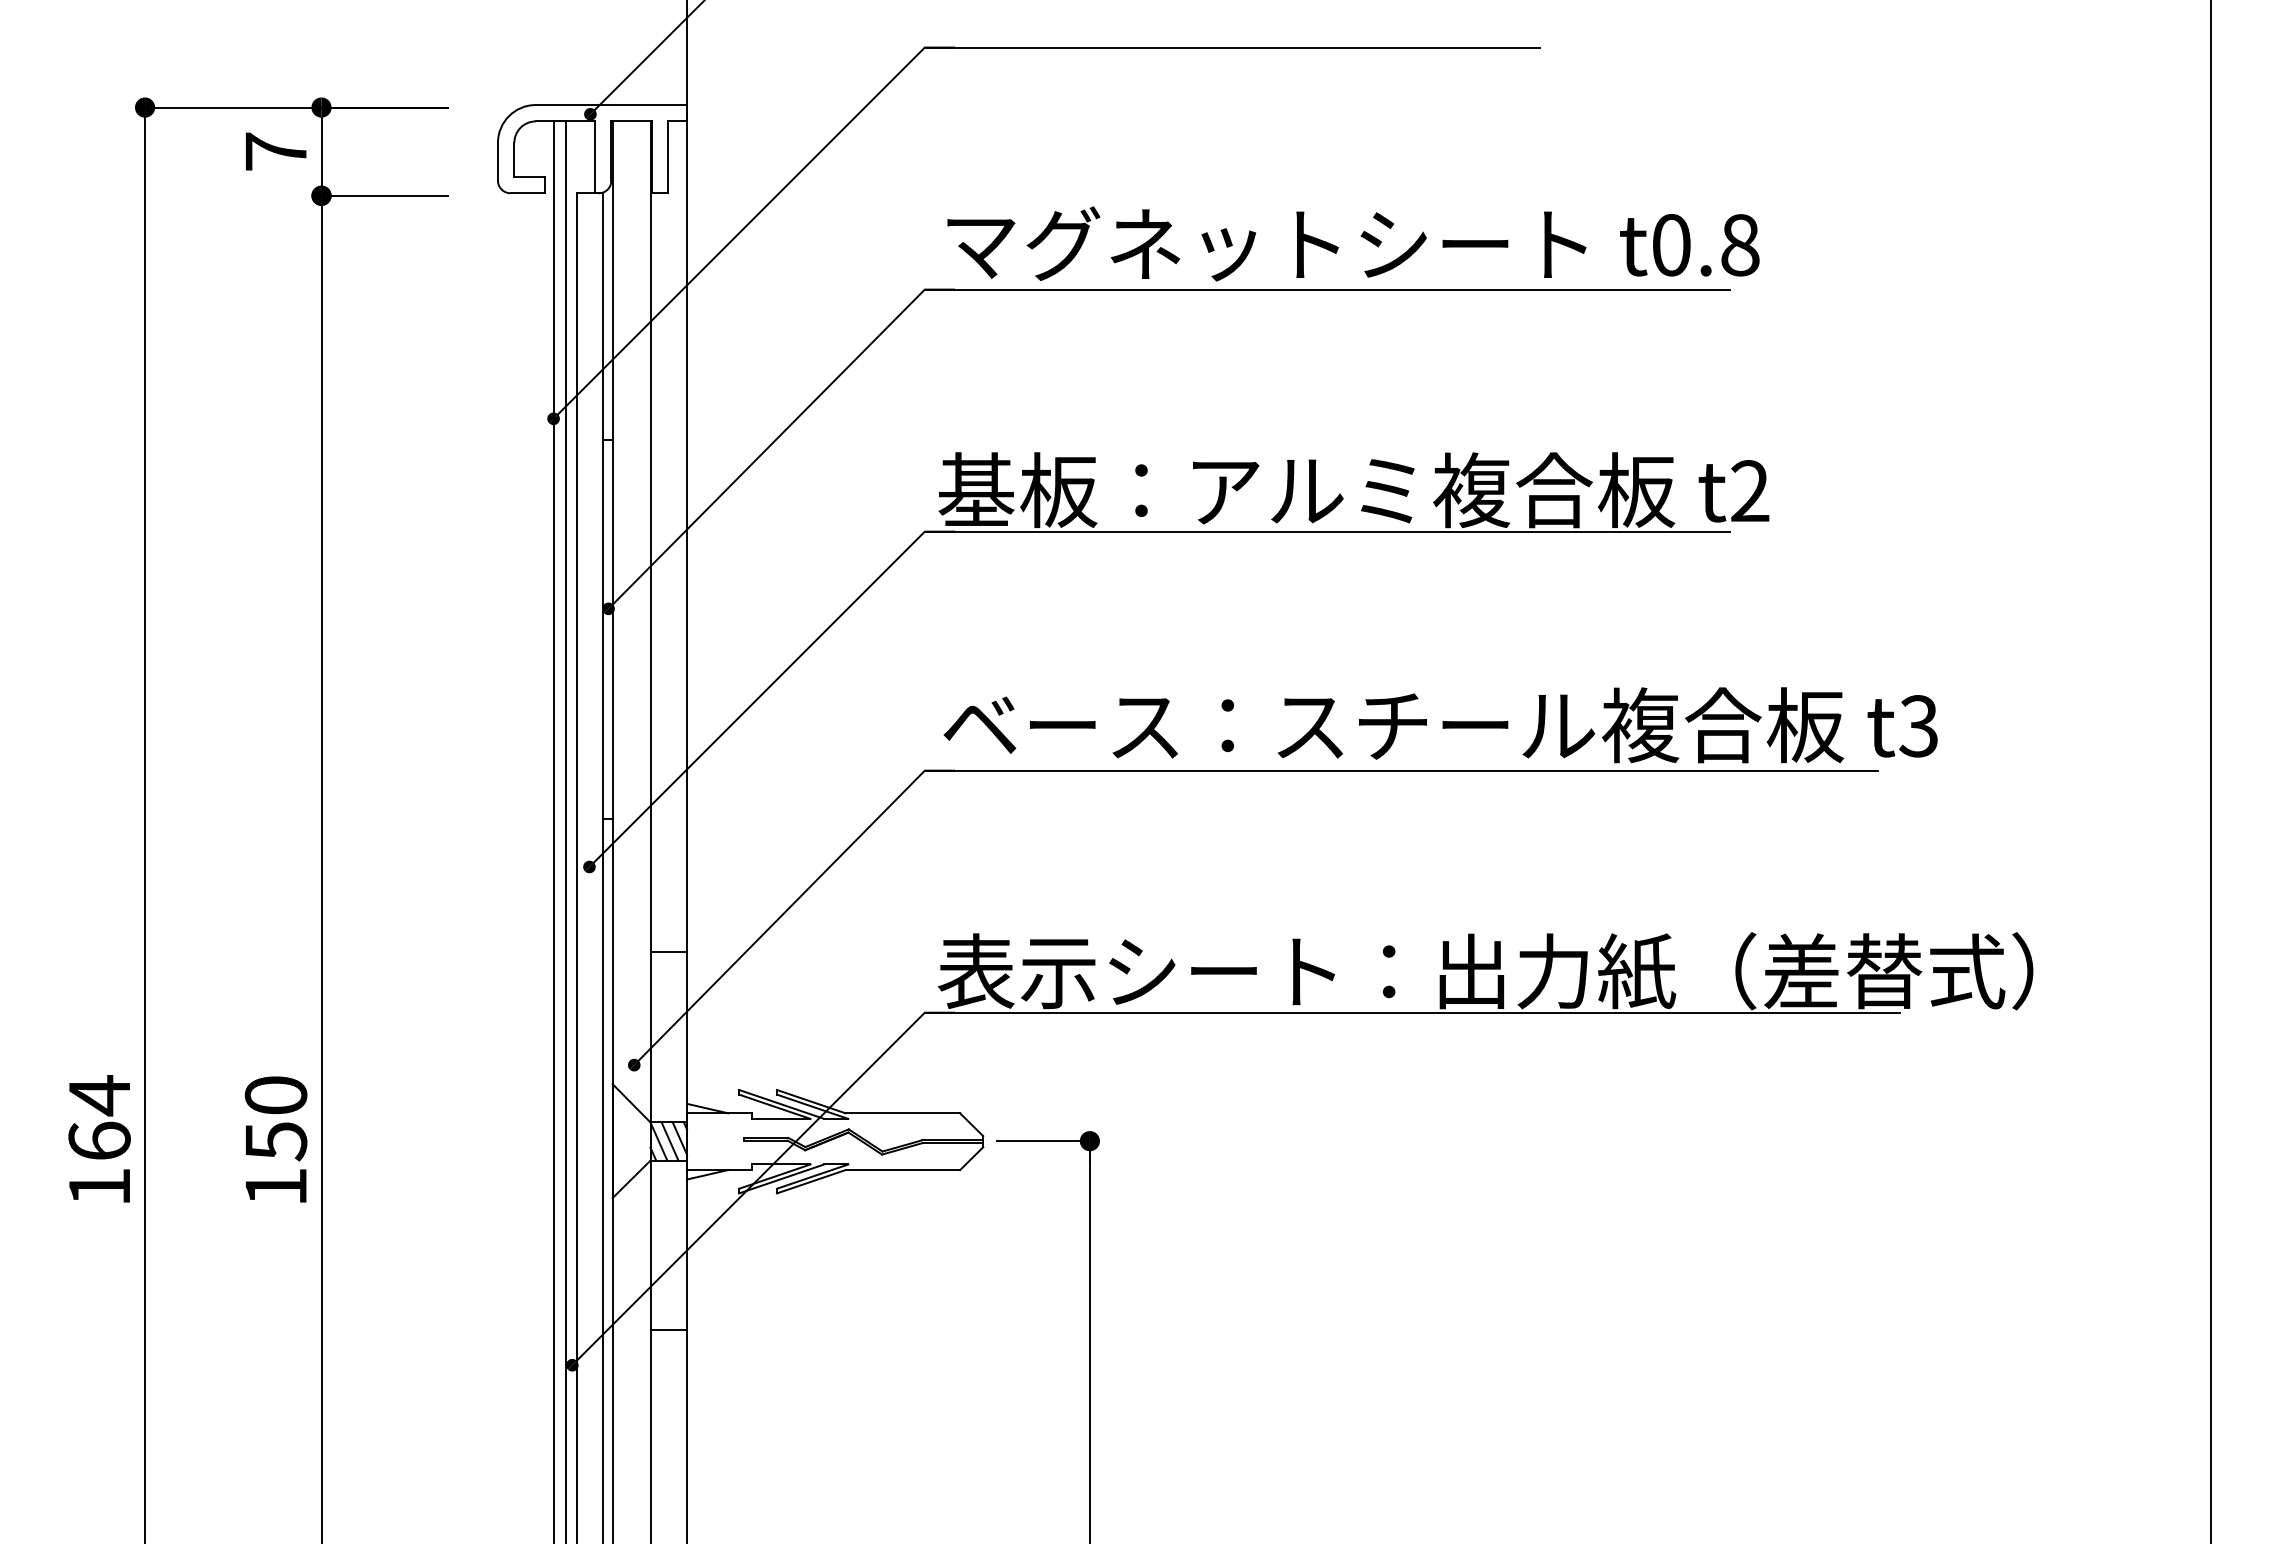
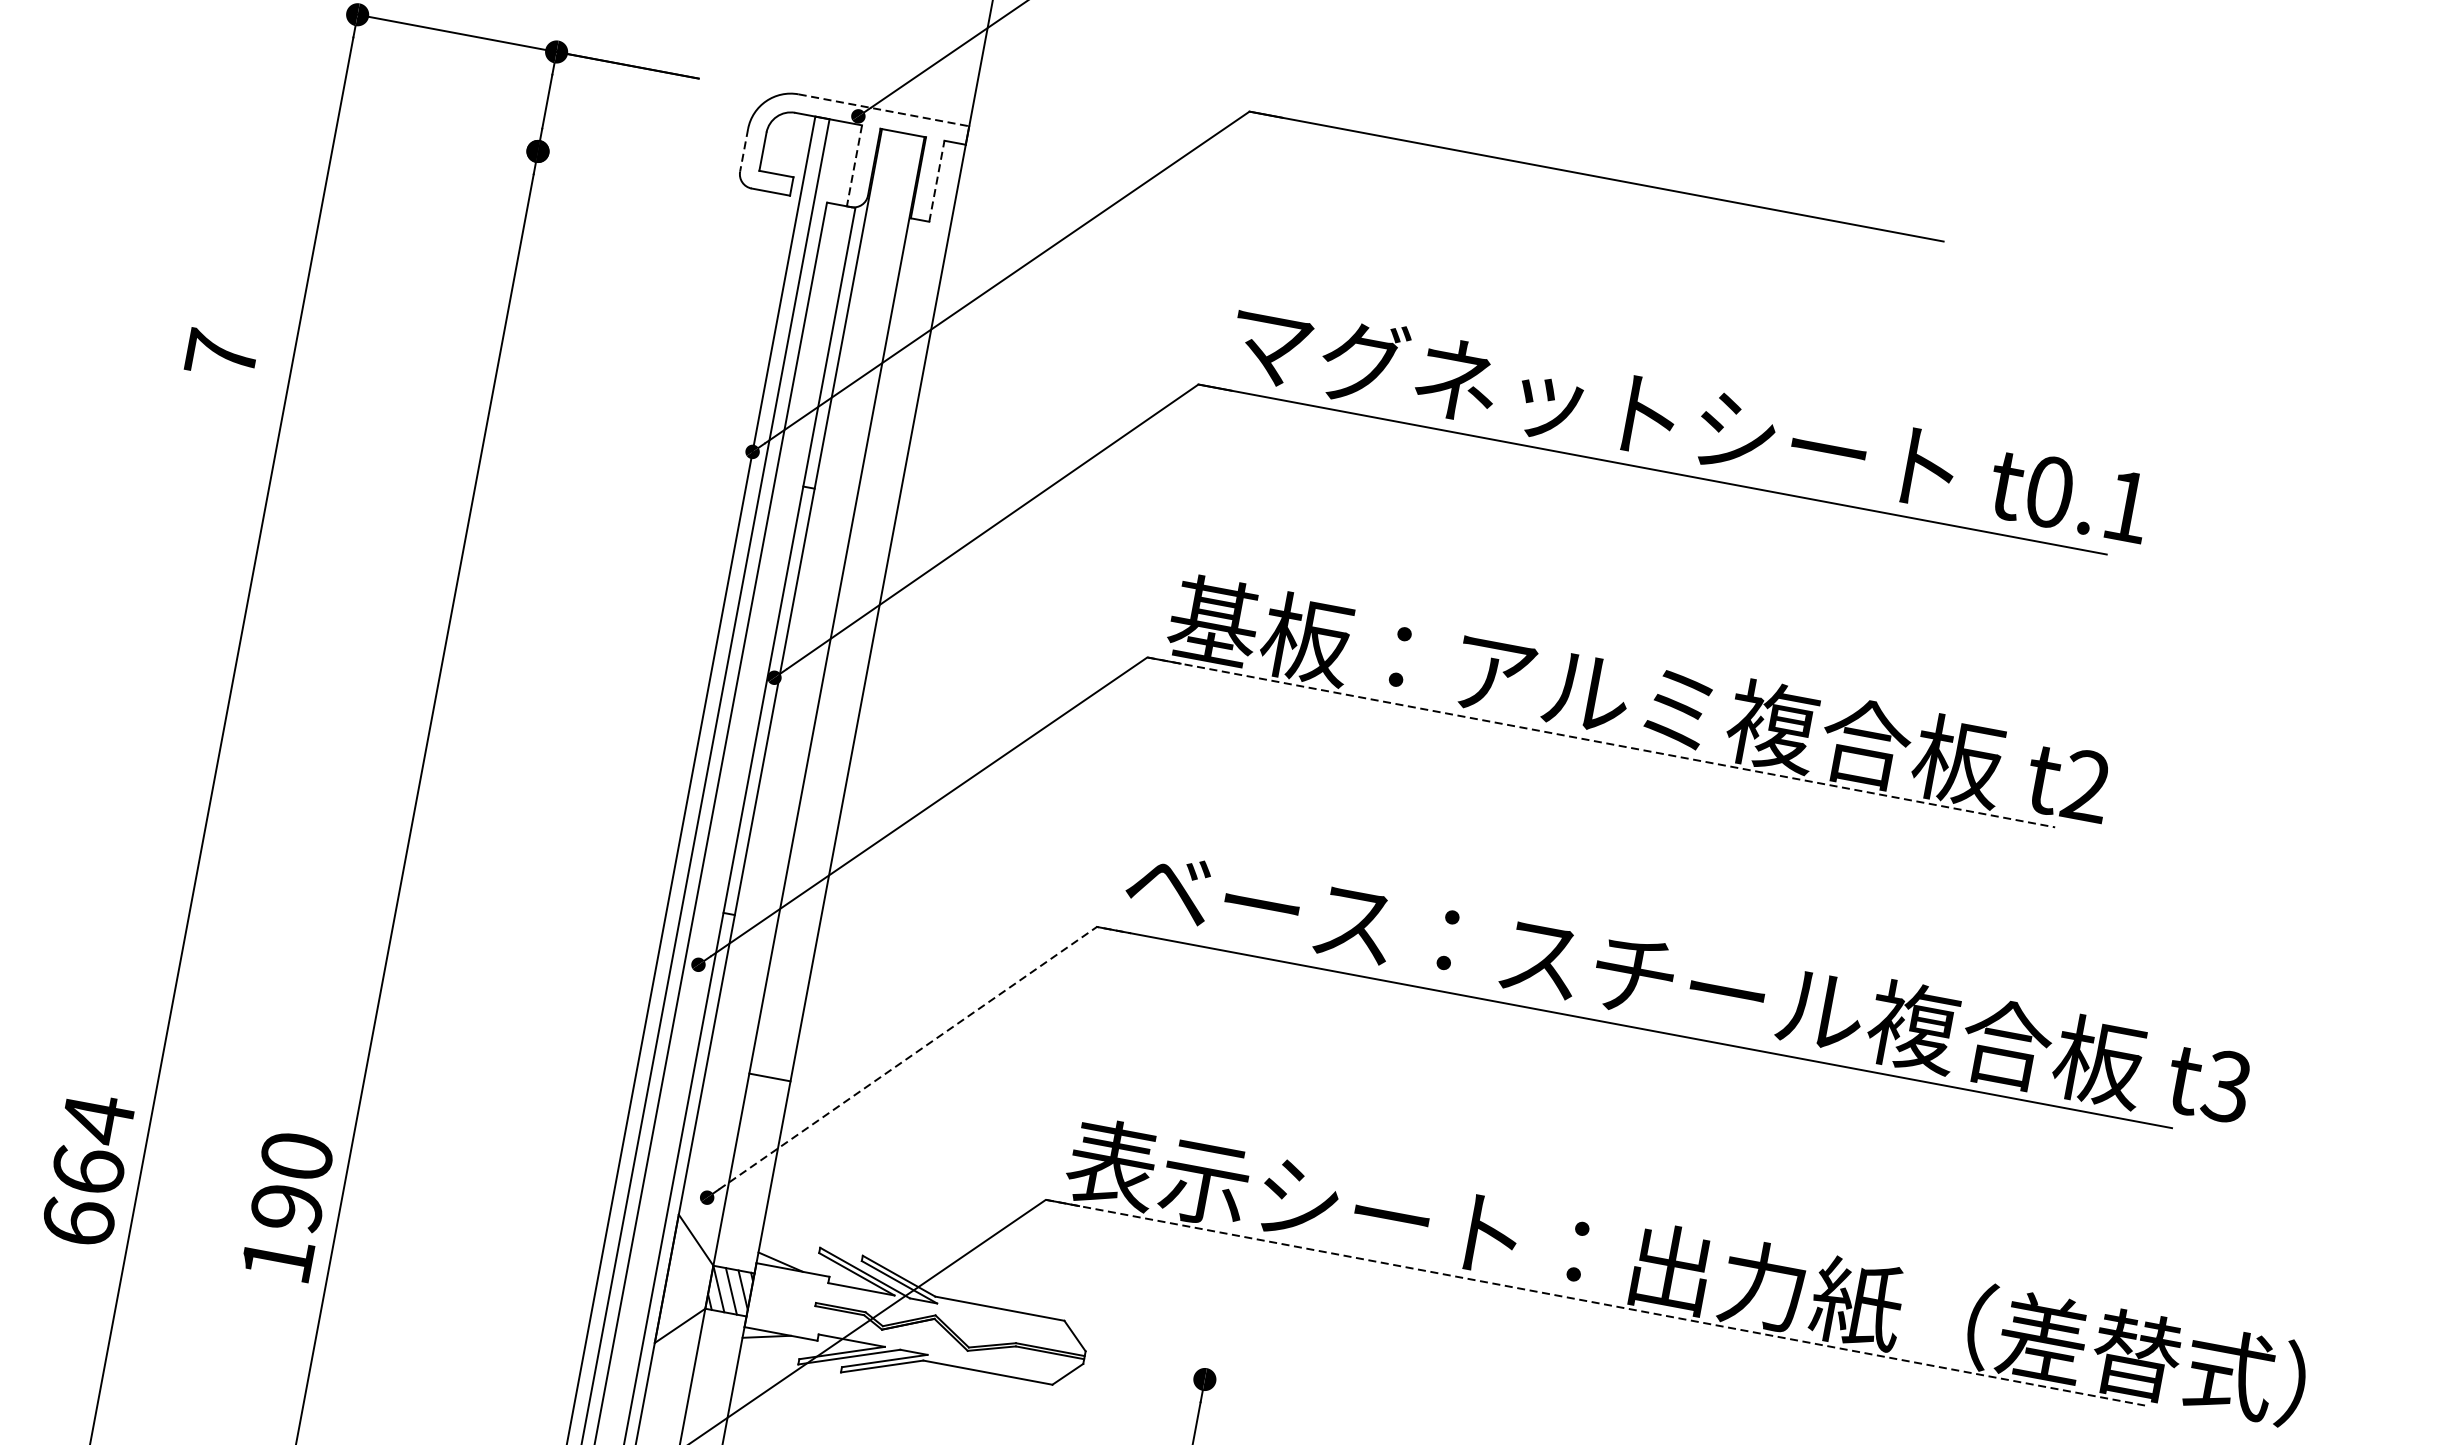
line: (611, 105) -> (883, 110), solid -> dashed
text: (276, 151) -> (222, 354), moved
line: (595, 157) -> (854, 166), solid -> dashed
line: (668, 157) -> (937, 181), solid -> dashed
line: (497, 161) -> (743, 149), solid -> dashed
line: (384, 195) -> (609, 164), removed
text: (1740, 245) -> (2127, 506), t0.8 -> t0.1
line: (1327, 531) -> (1601, 742), solid -> dashed
line: (795, 902) -> (923, 1048), solid -> dashed
line: (1412, 1012) -> (1595, 1302), solid -> dashed
text: (275, 1141) -> (286, 1208), 150 -> 190
line: (1043, 1141) -> (1152, 1370), removed
text: (99, 1186) -> (78, 1221), 164 -> 664

